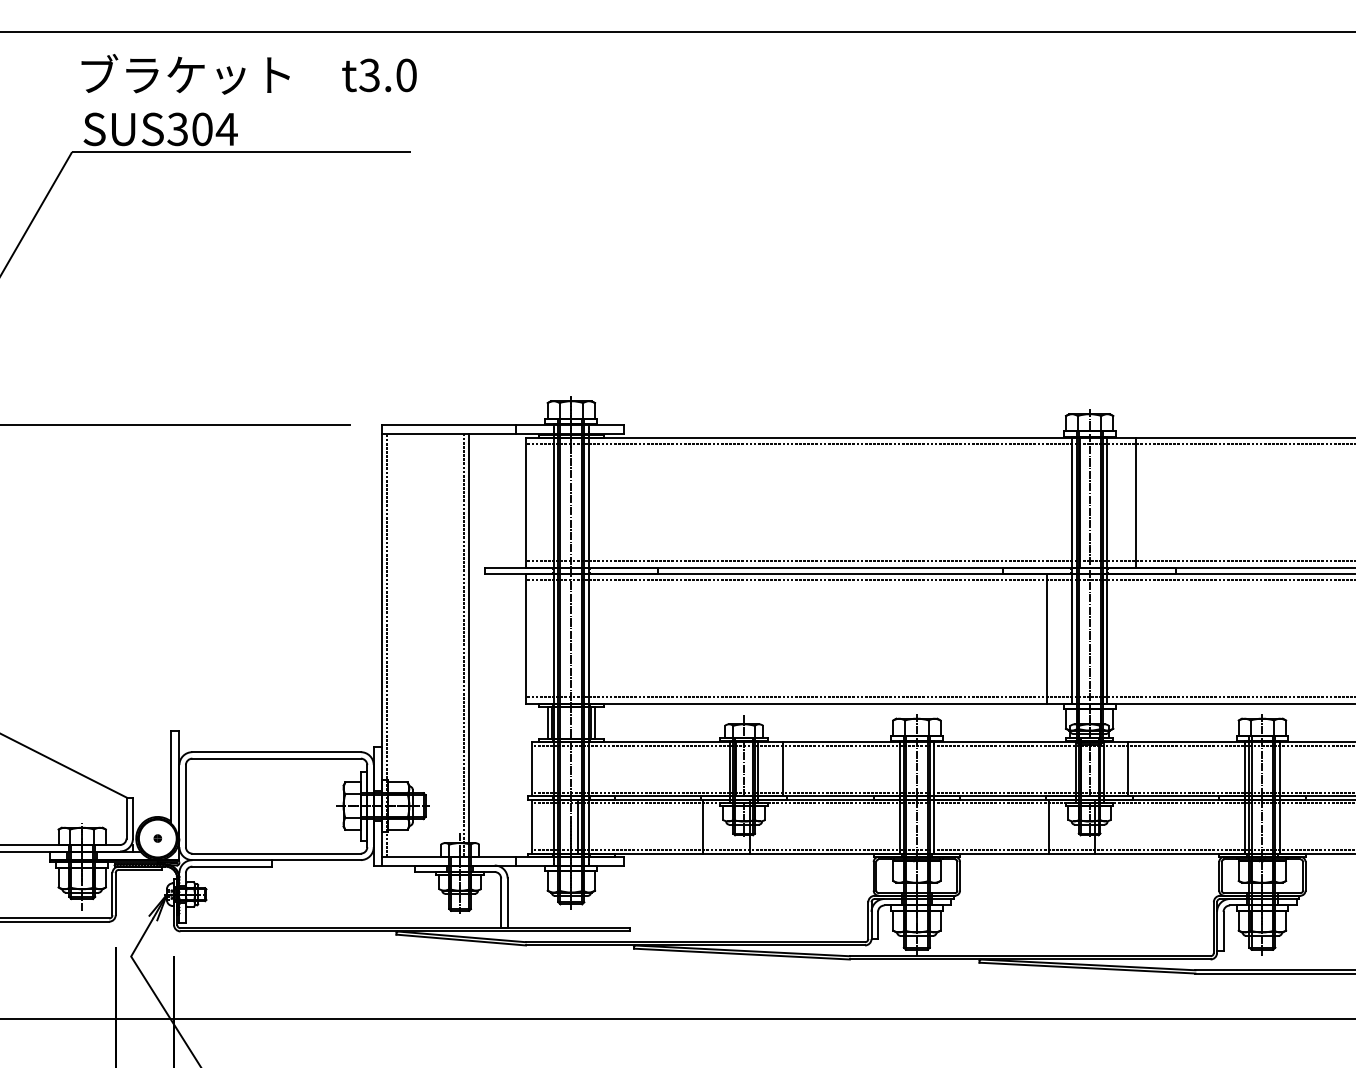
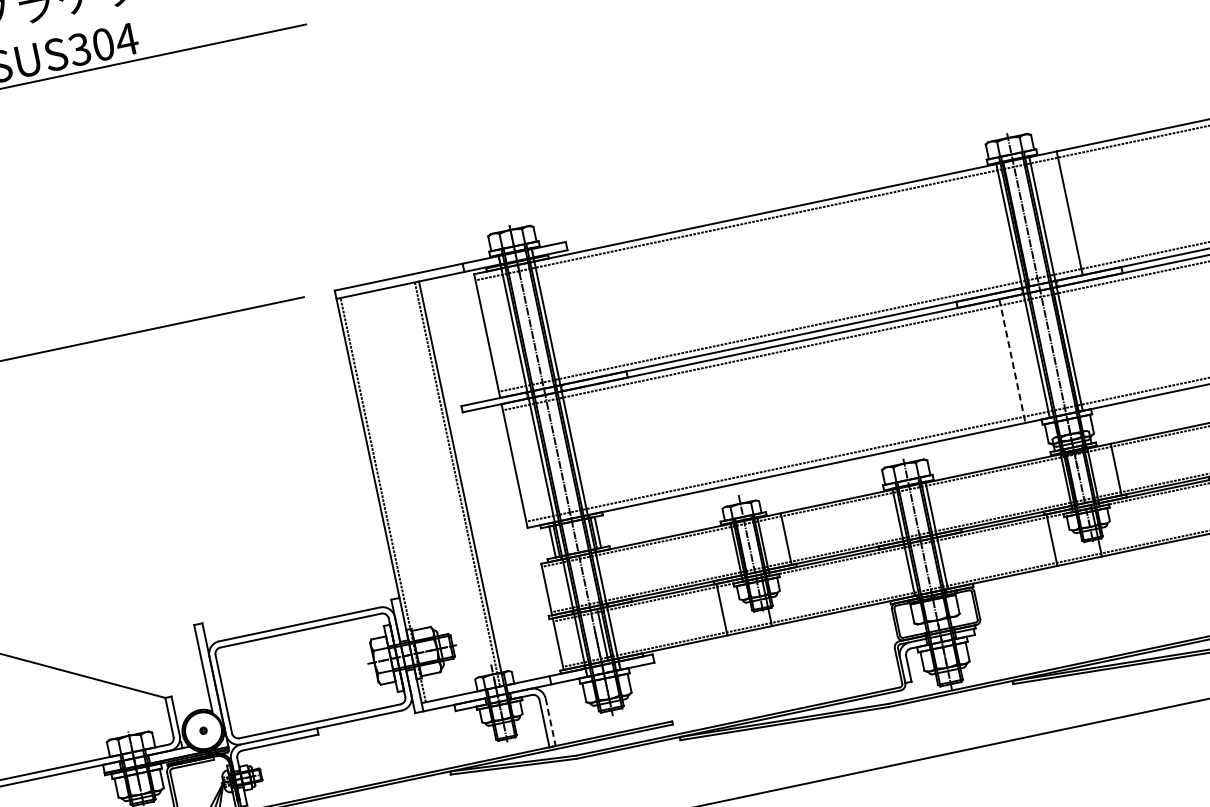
line: (1046, 638) -> (1011, 360), solid -> dashed
line: (507, 903) -> (550, 722), solid -> dashed

